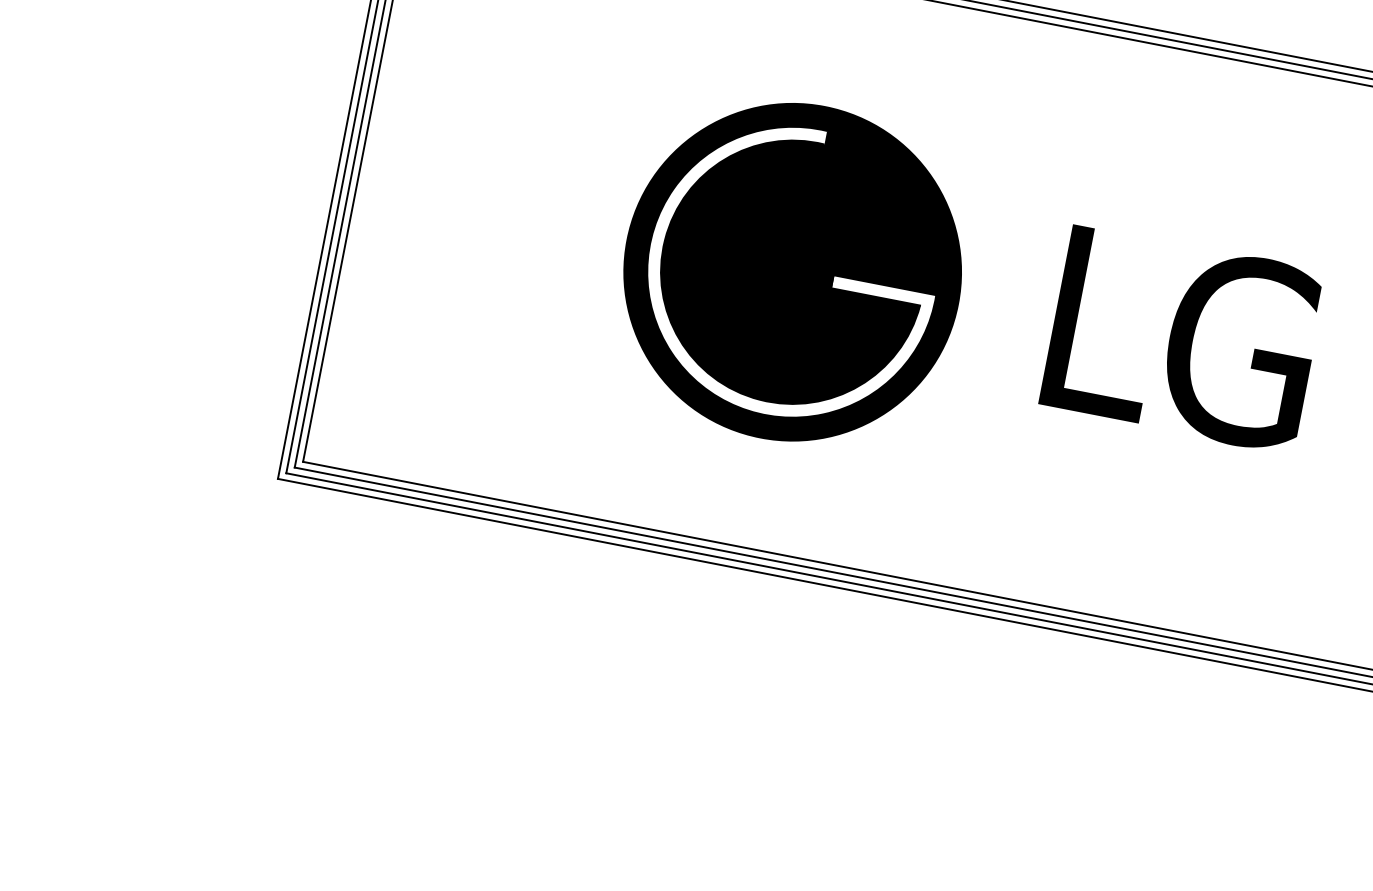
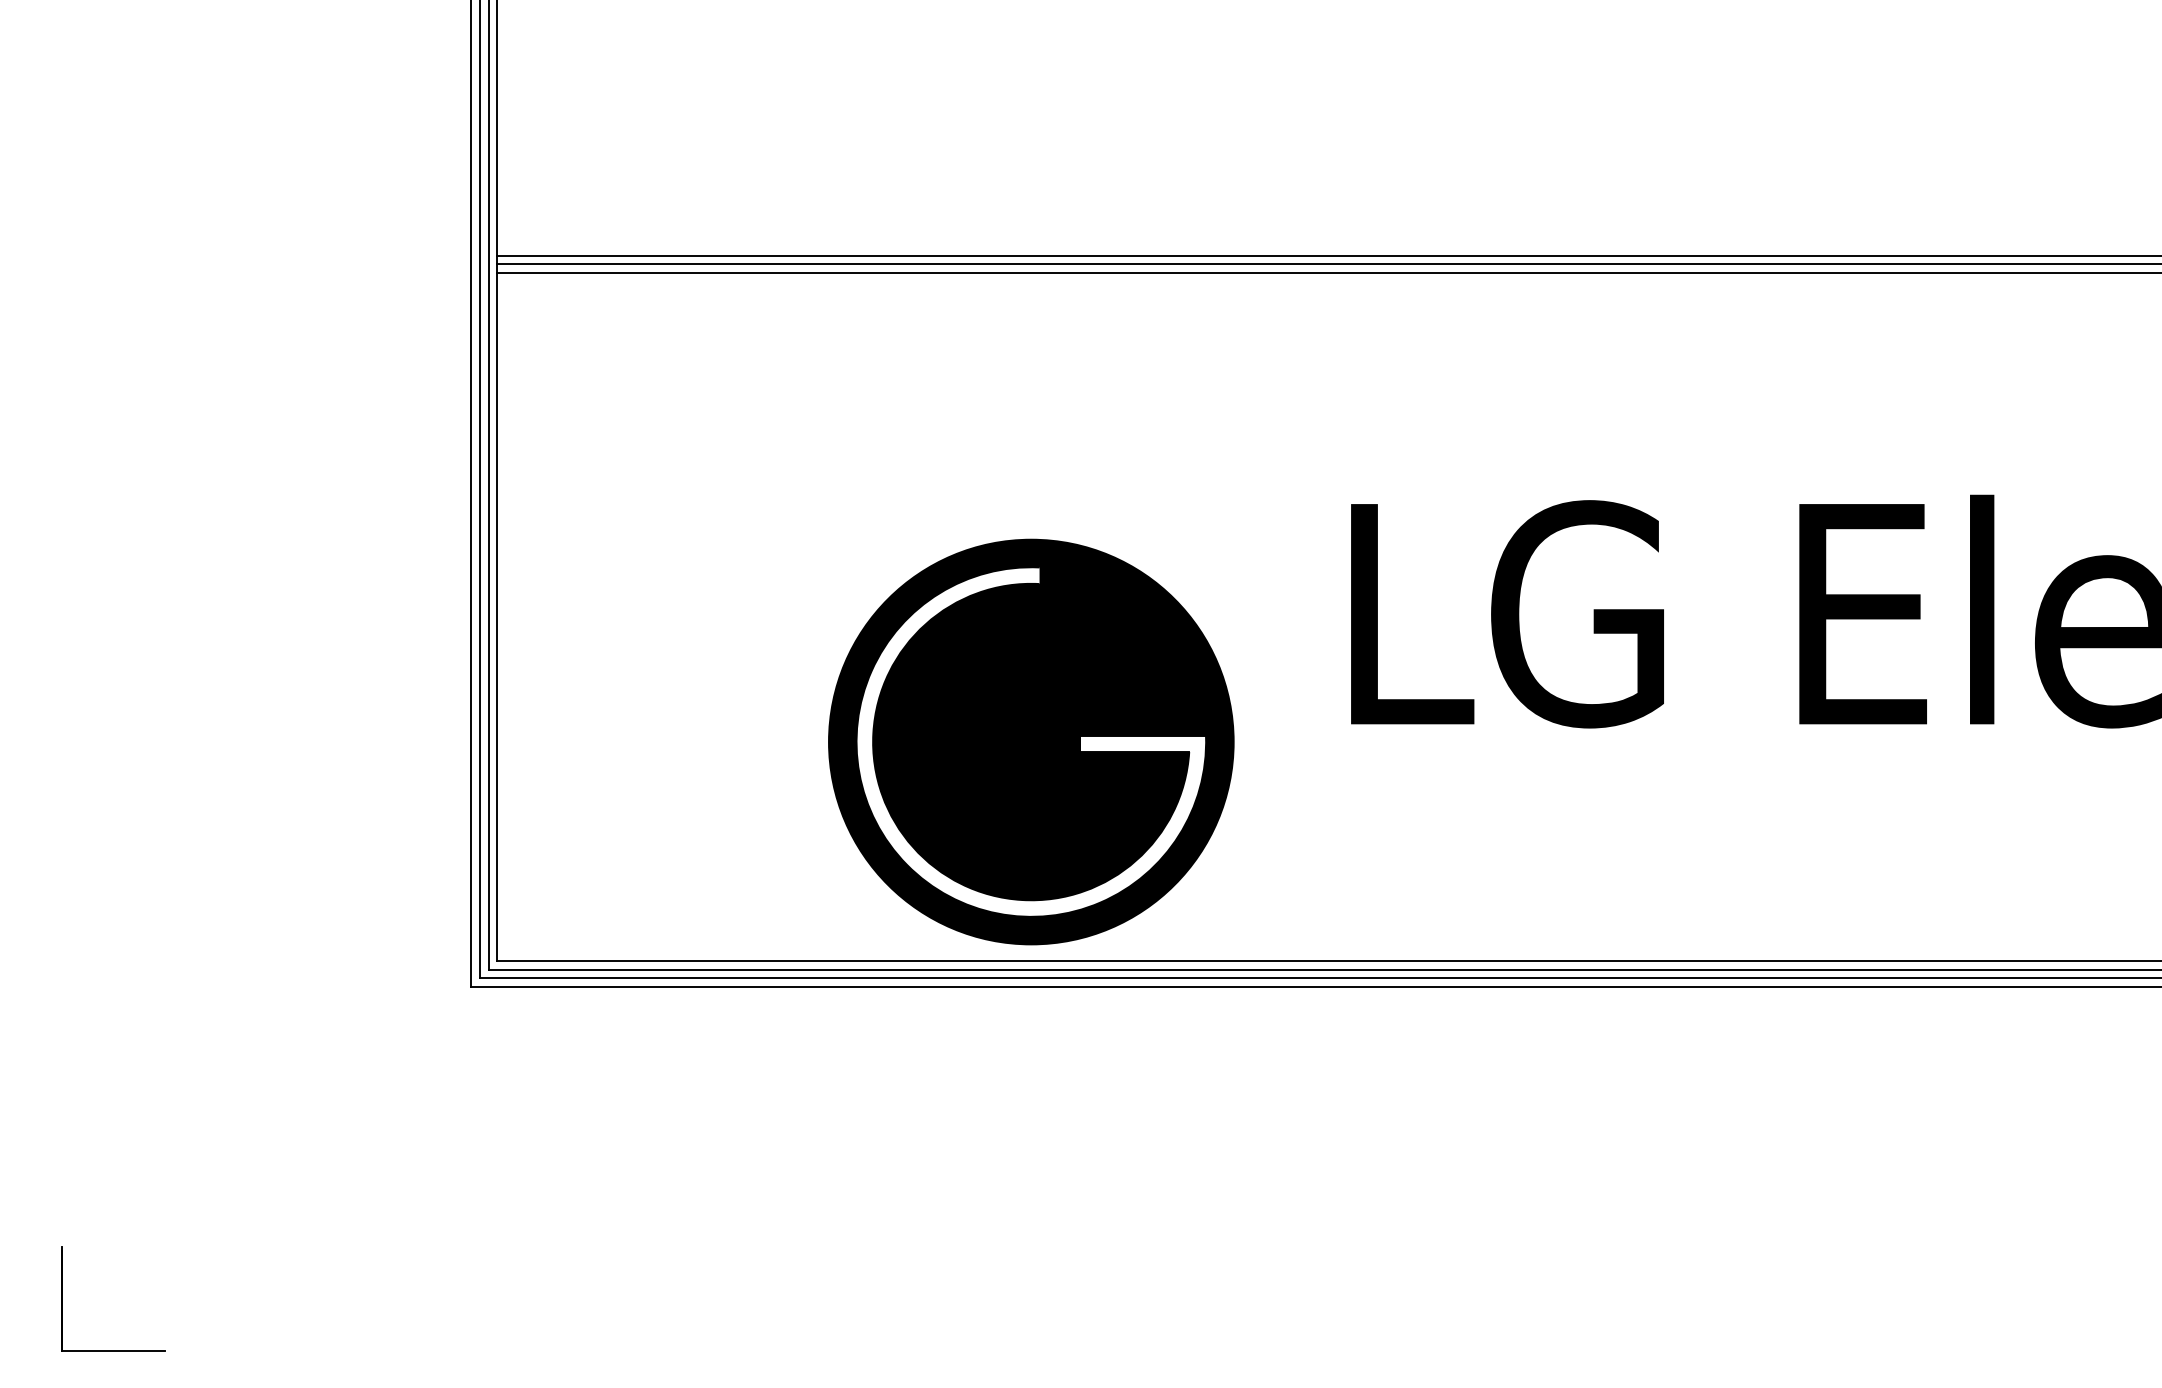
part: (792, 271) -> (1031, 741), moved

